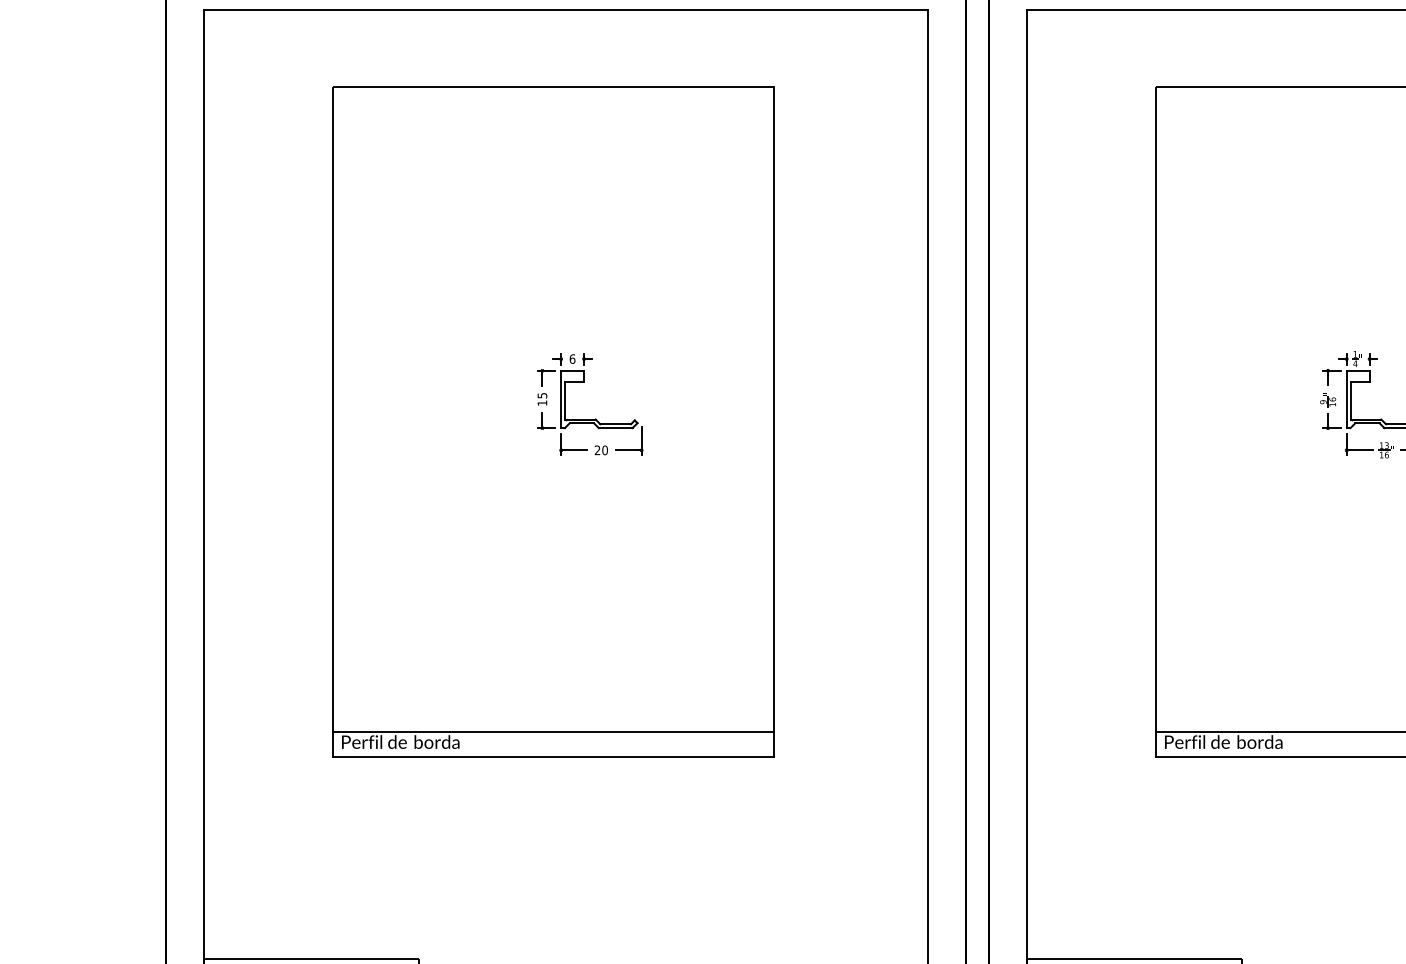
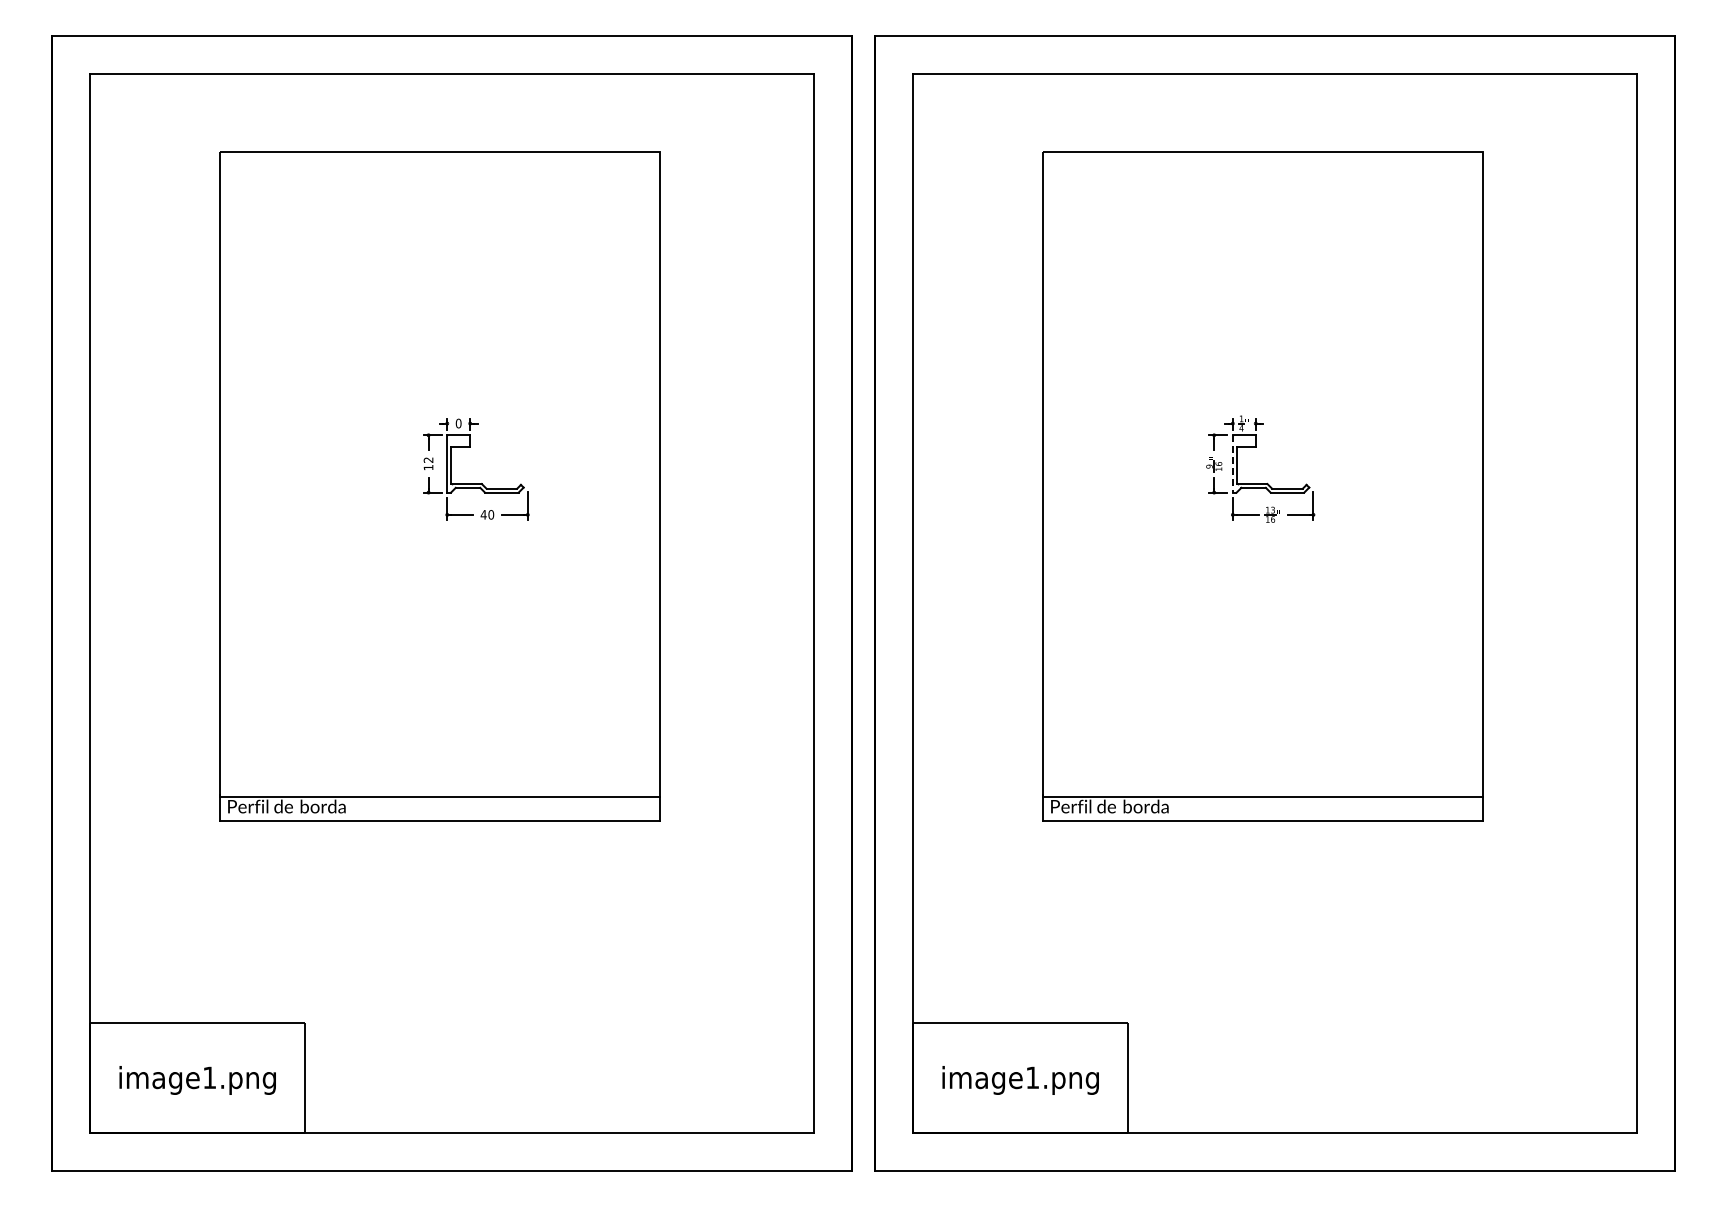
text: (572, 358) -> (458, 422), 6 -> 0
text: (542, 395) -> (428, 459), 15 -> 12
line: (1346, 399) -> (1232, 463), solid -> dashed
text: (597, 450) -> (483, 514), 20 -> 40

